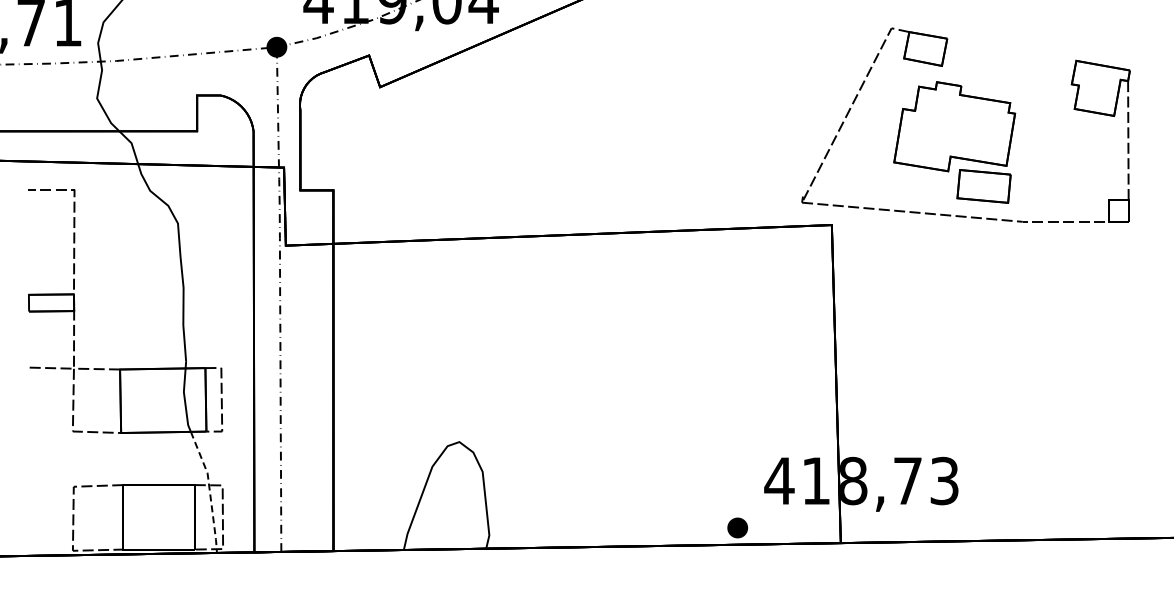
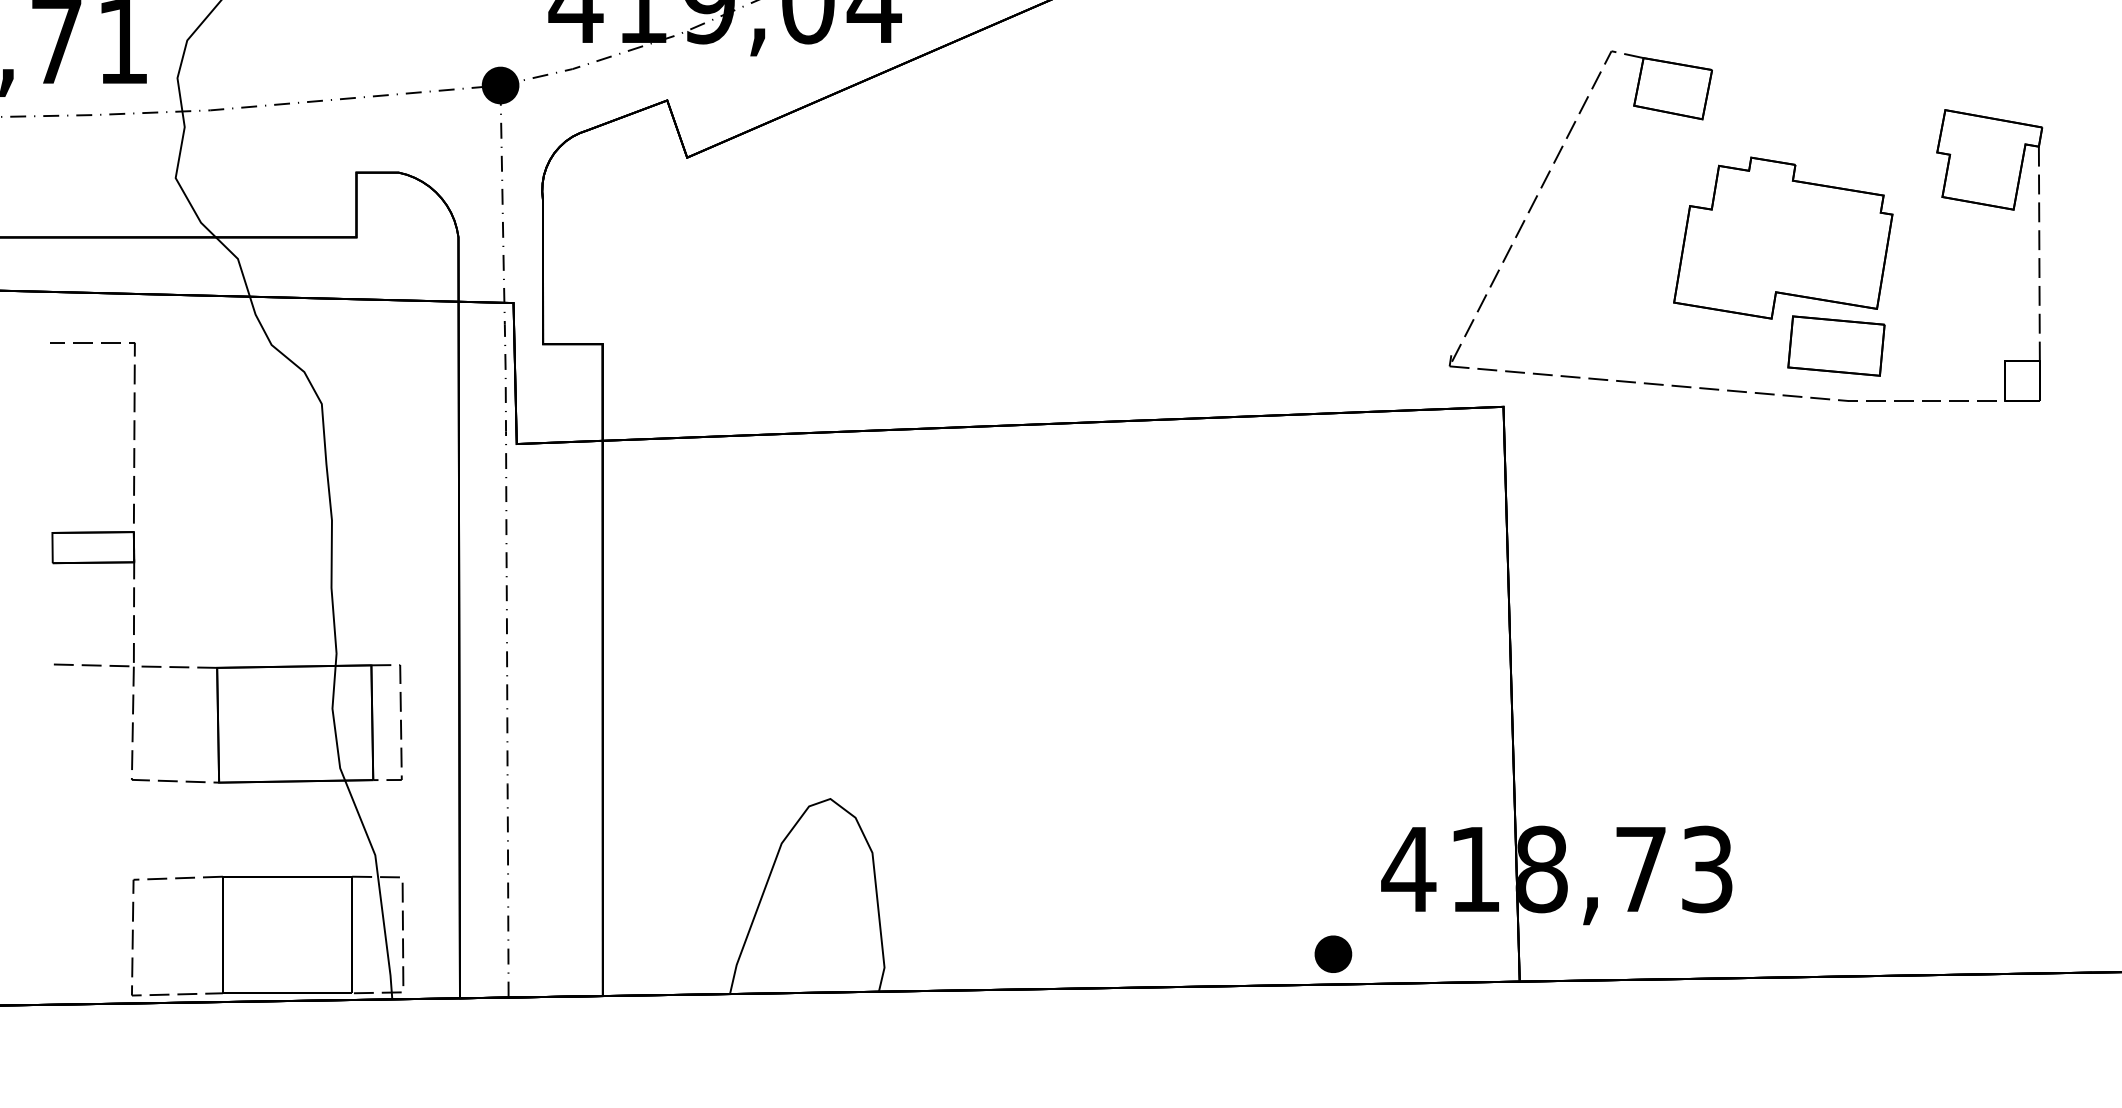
part: (954, 142) -> (1782, 266), moved
line: (209, 491) -> (378, 888), dashed -> solid

